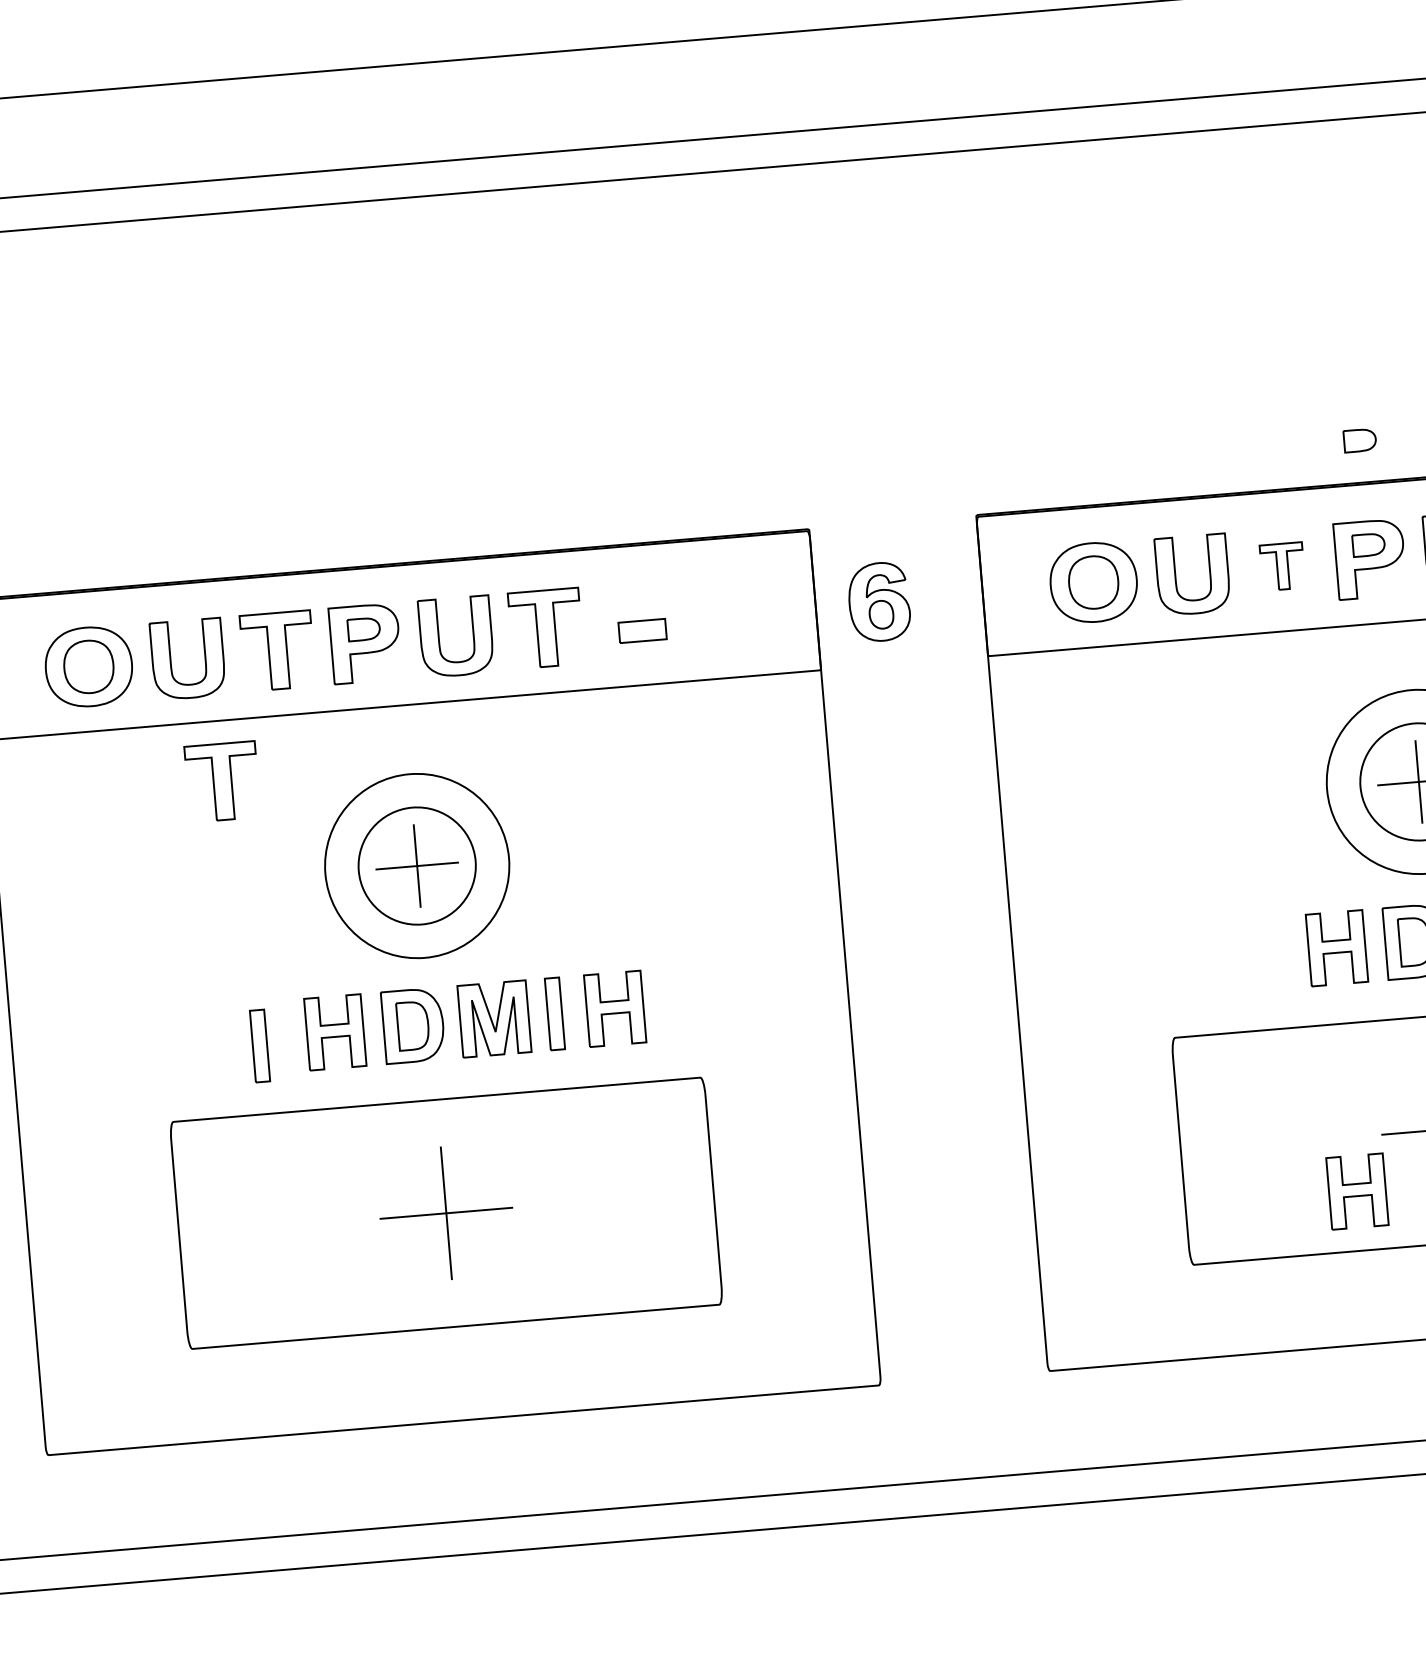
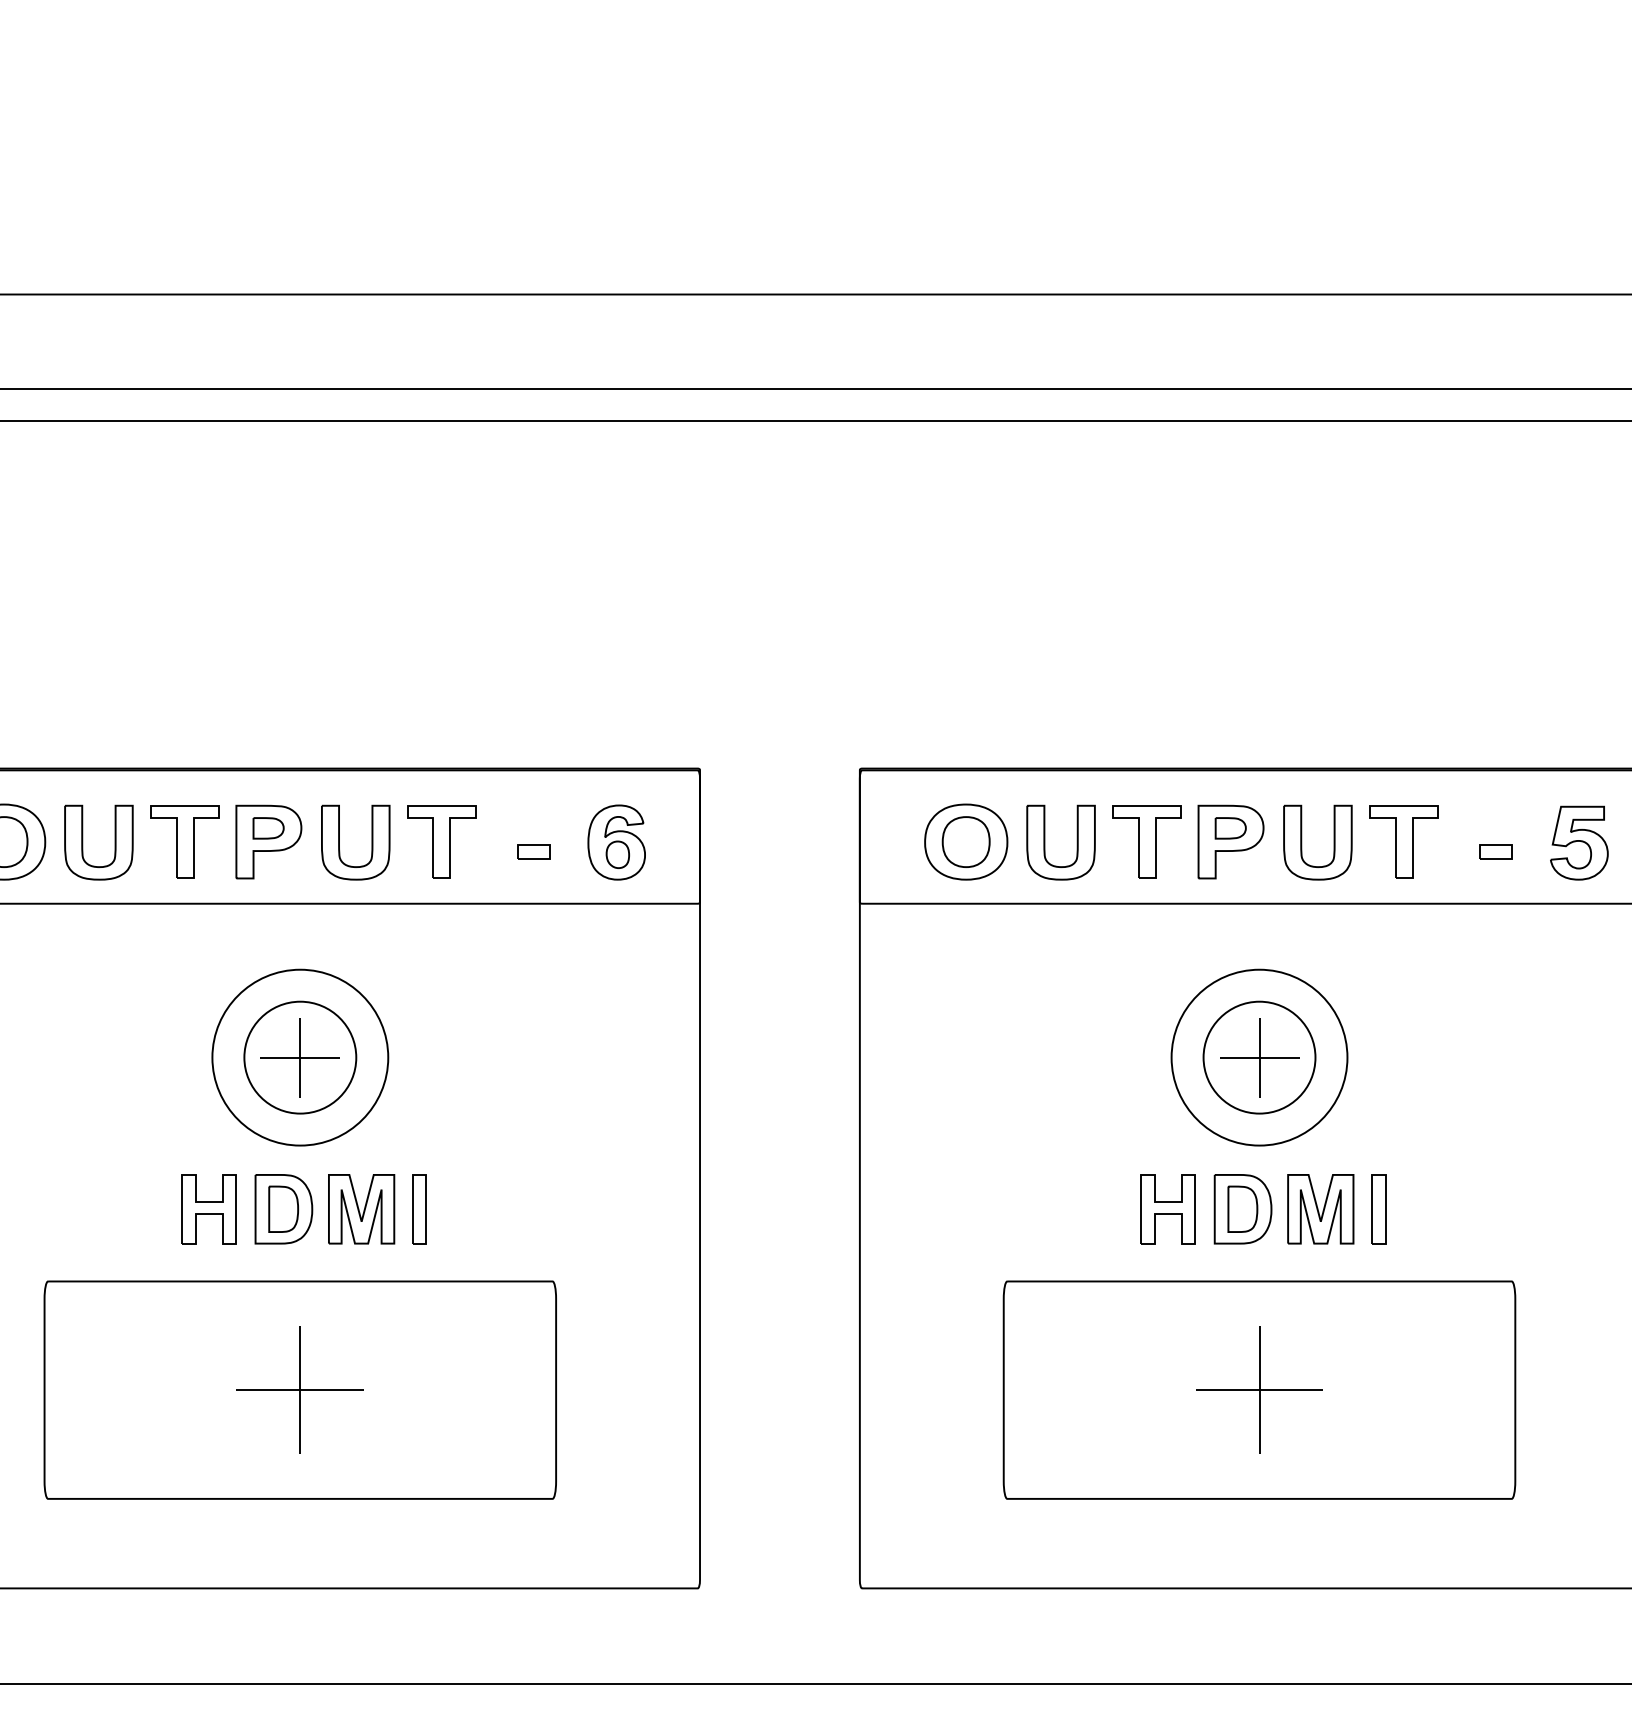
part: (1359, 440) -> (1230, 728), removed
part: (1281, 566) -> (1146, 841), size x1.67
part: (878, 602) -> (616, 842), moved
part: (642, 630) -> (533, 851), size x0.71
part: (222, 781) -> (121, 961), removed
part: (614, 1009) -> (476, 1209), removed
part: (260, 1046) -> (136, 1216), removed
part: (1356, 1191) -> (1167, 1442), removed

